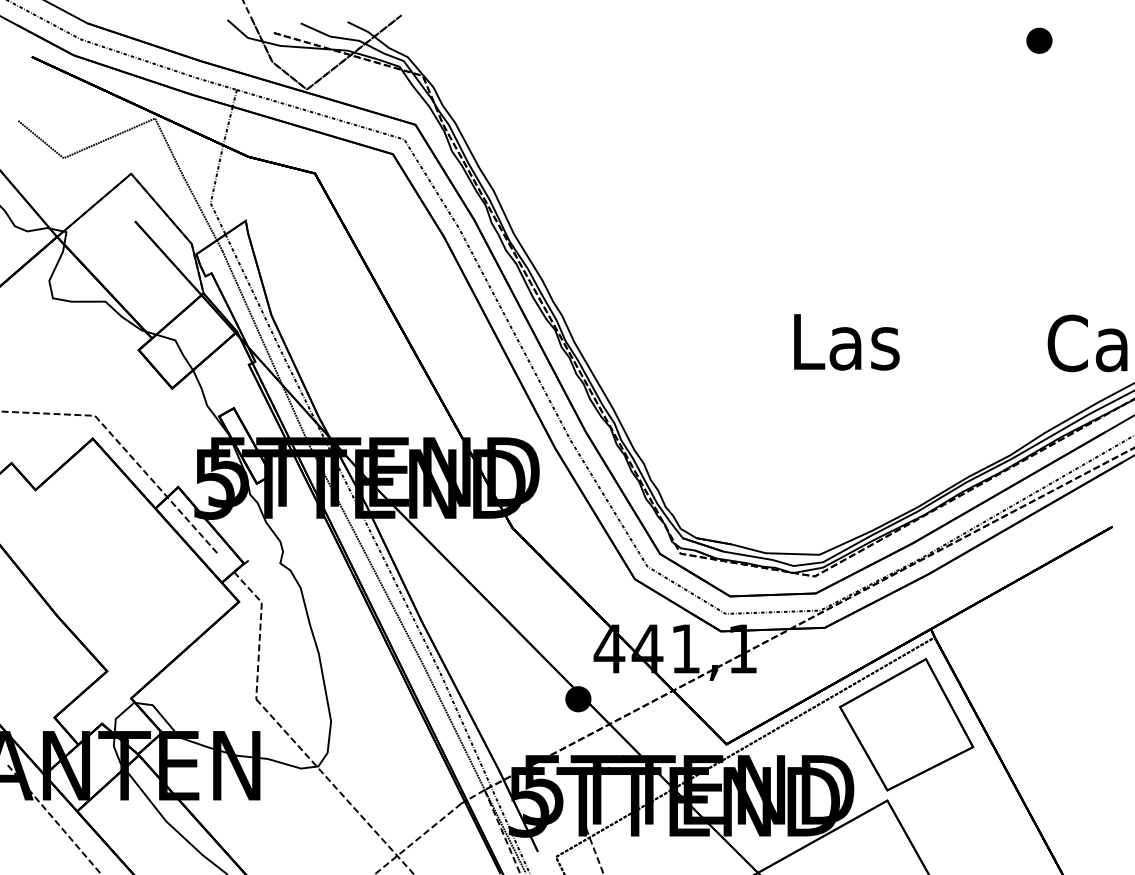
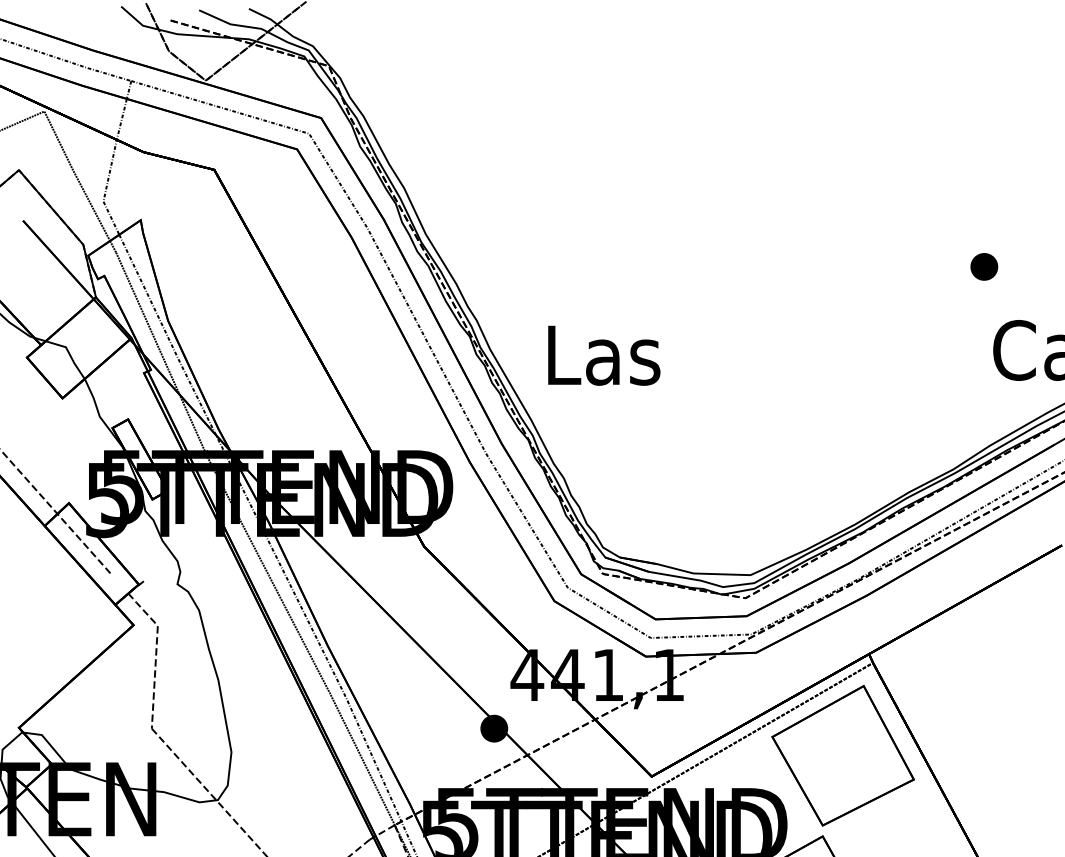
part: (1039, 40) -> (984, 266), moved
text: (846, 342) -> (603, 355), moved

